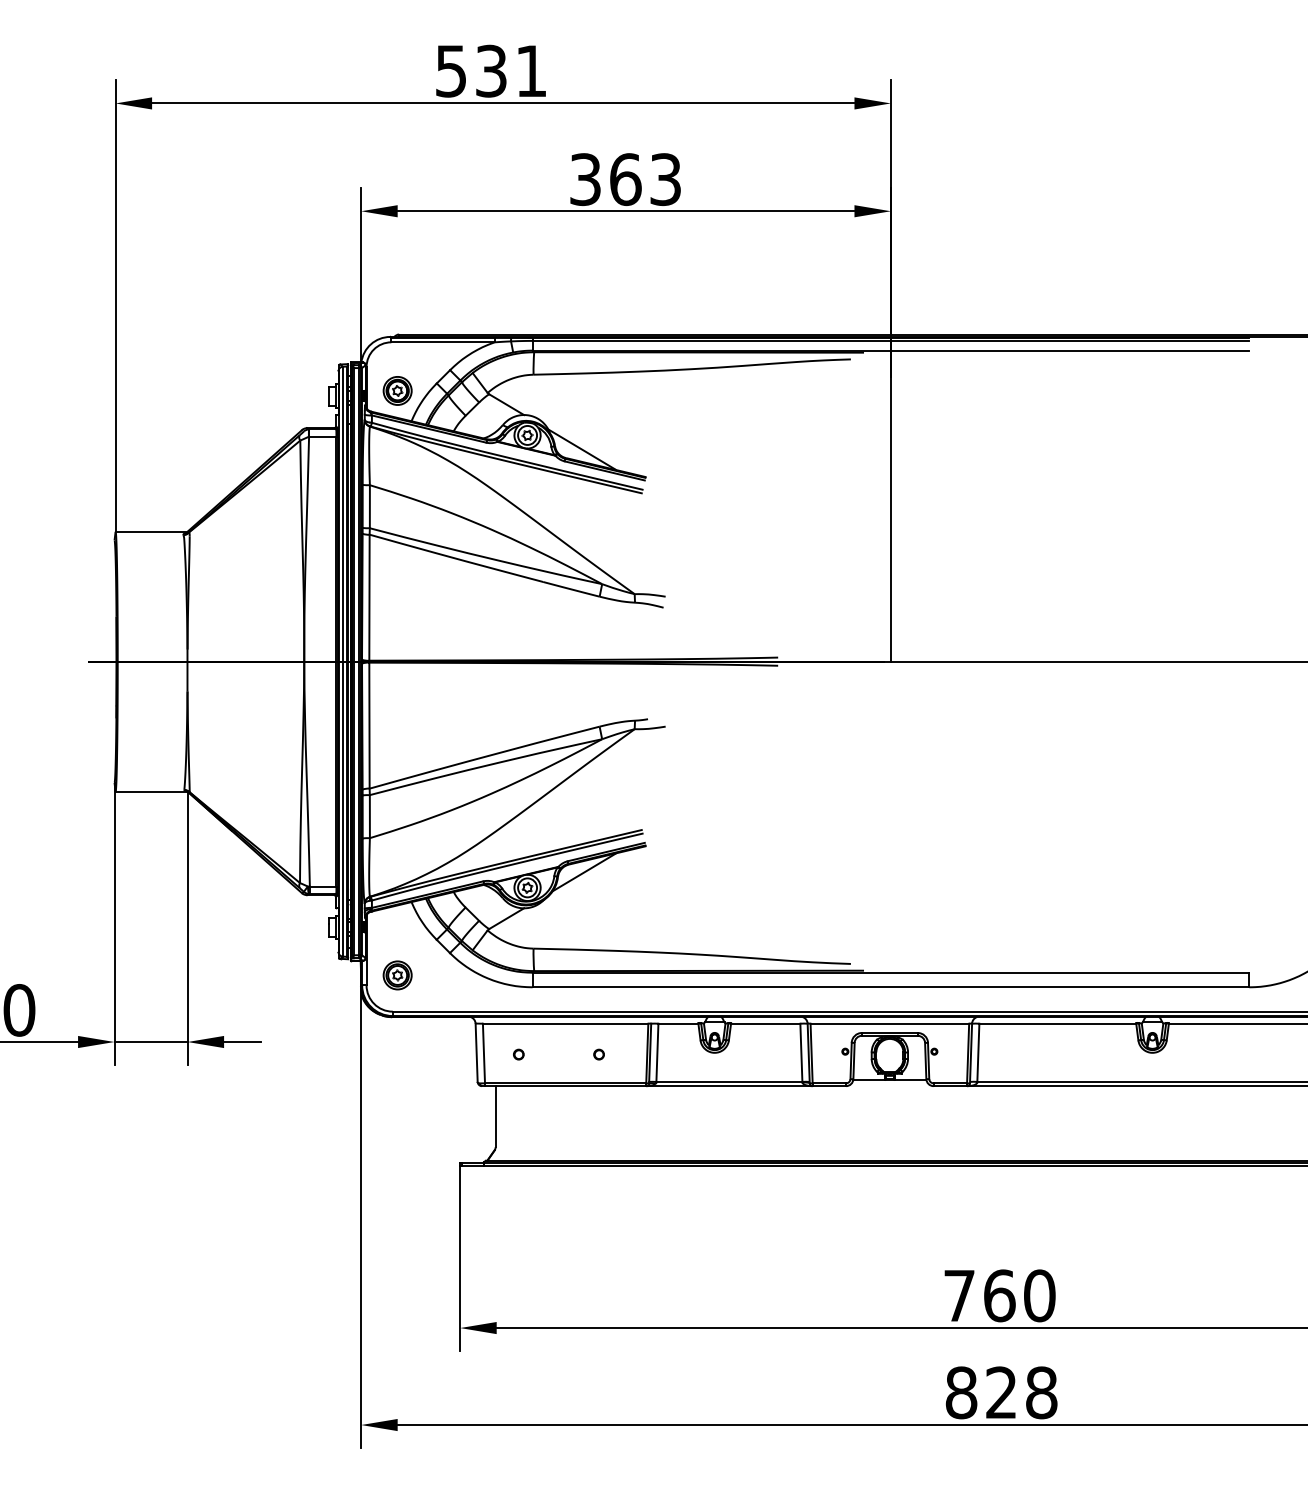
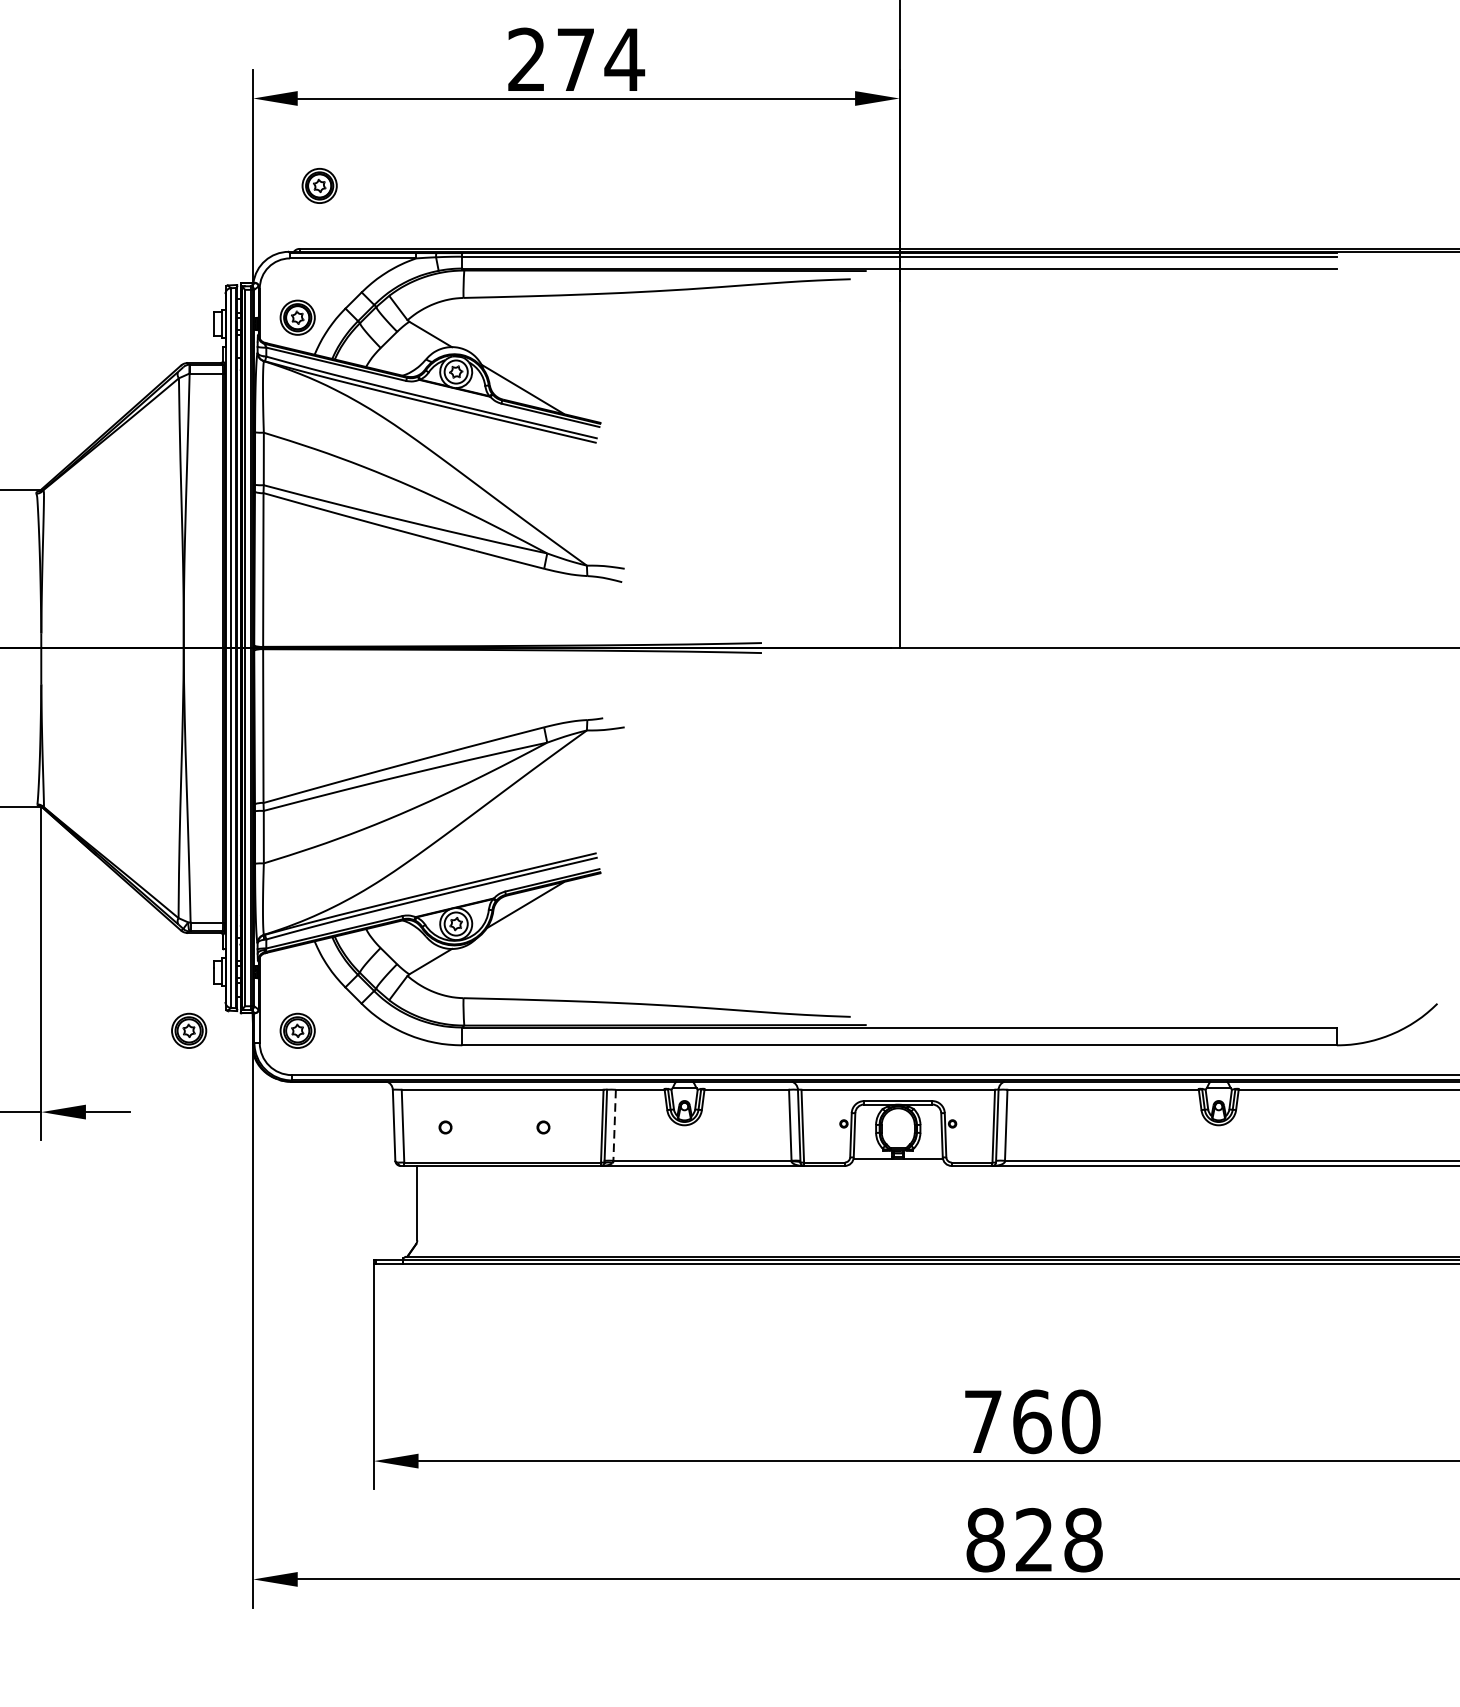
text: (626, 179) -> (576, 59), 363 -> 274
part: (415, 282) -> (319, 185), added
part: (308, 975) -> (188, 1030), added
line: (657, 1053) -> (614, 1126), solid -> dashed

